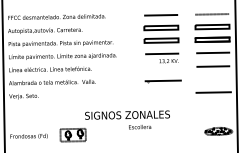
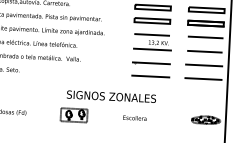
line: (163, 67) -> (152, 49), added
line: (213, 79) -> (204, 65), added
line: (163, 93) -> (150, 76), added
text: (140, 127) -> (135, 118), moved
part: (72, 135) -> (73, 115), moved

